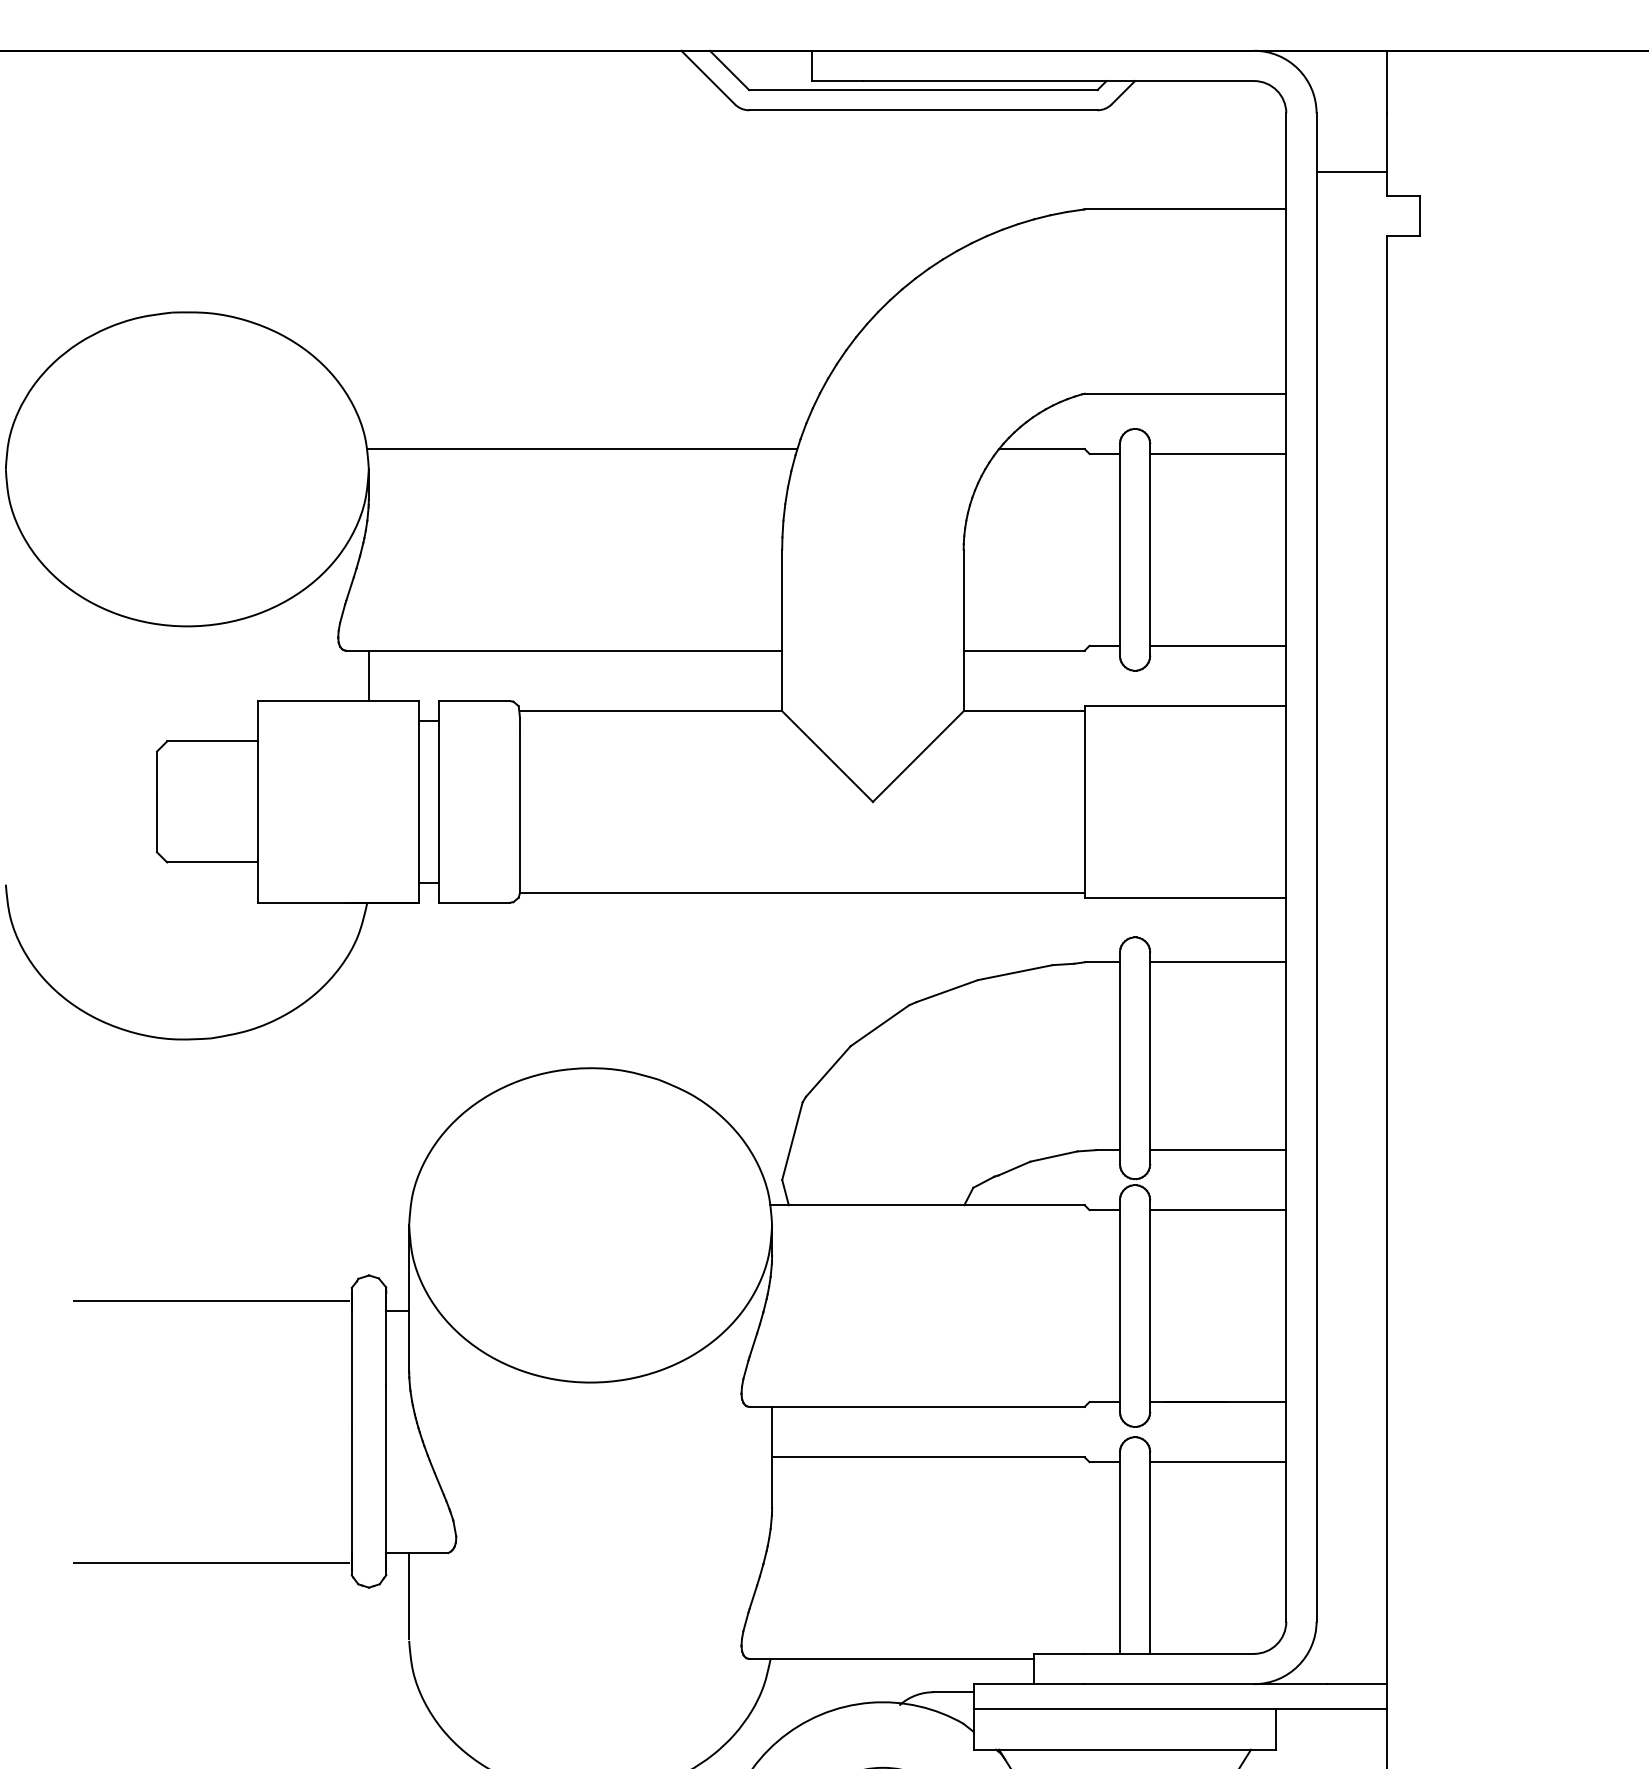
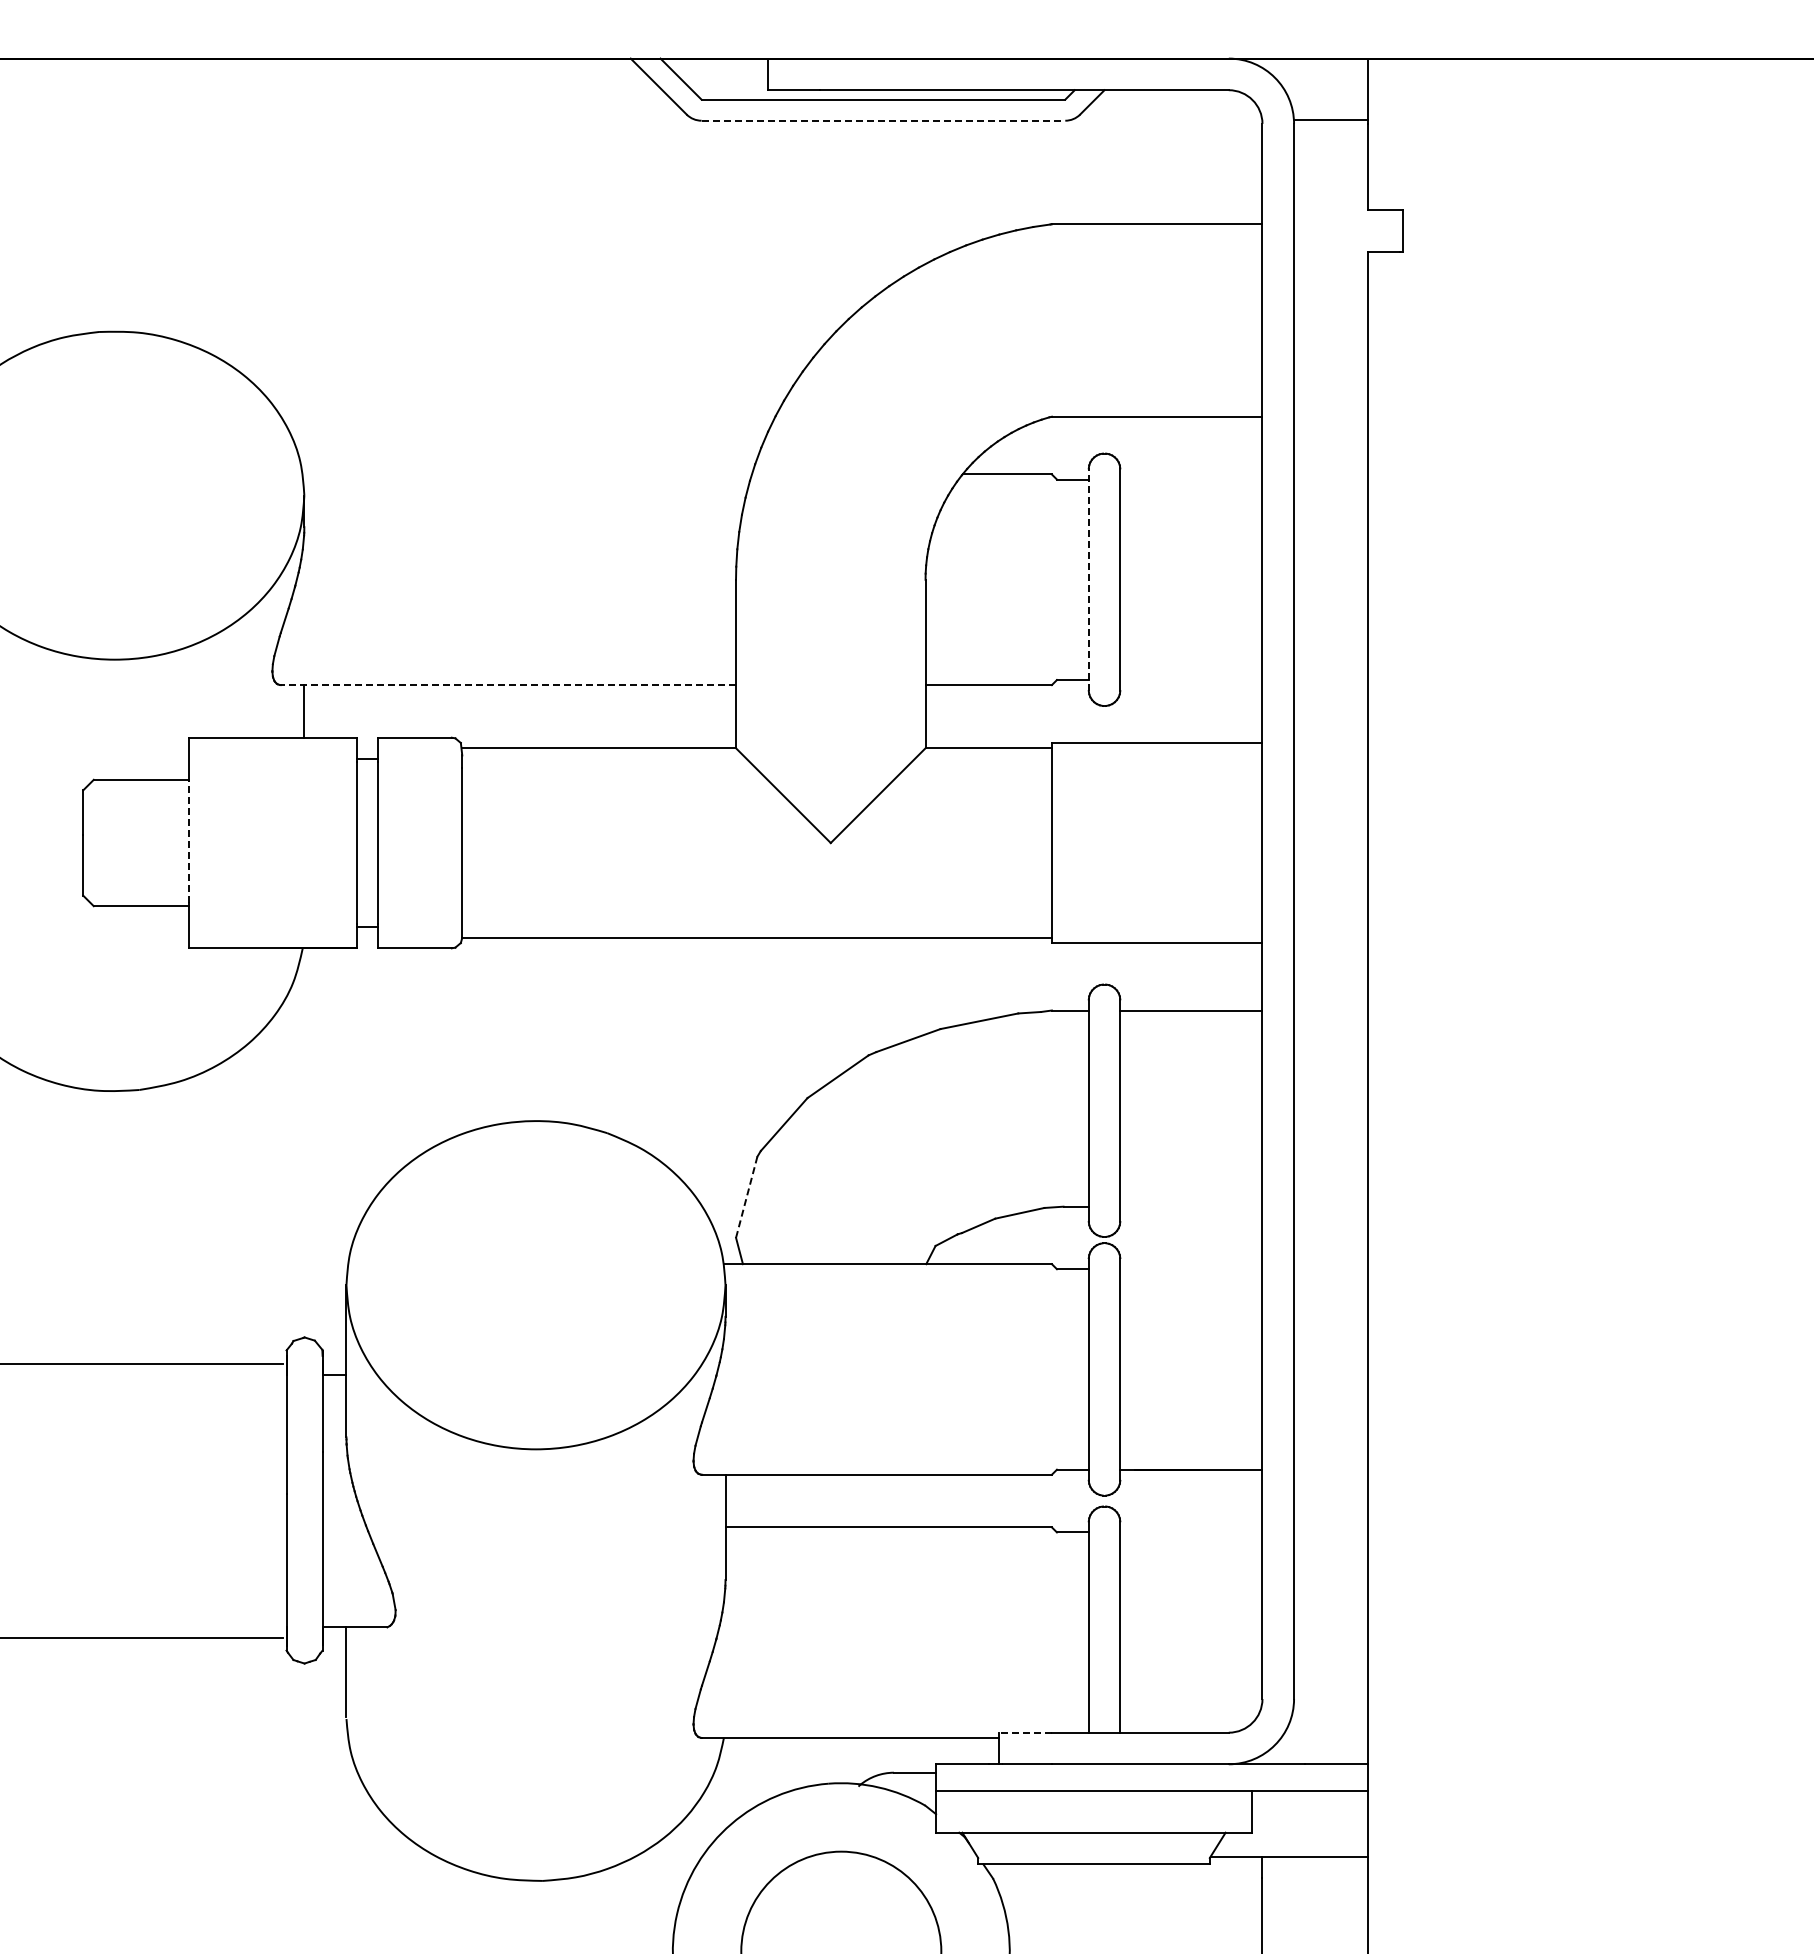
line: (923, 110) -> (883, 120), solid -> dashed
line: (1351, 171) -> (1330, 119), moved
line: (581, 449) -> (526, 474), removed
line: (1218, 453) -> (1191, 479), removed
line: (1119, 549) -> (1088, 579), solid -> dashed
line: (1218, 646) -> (1191, 680), removed
line: (564, 651) -> (508, 685), solid -> dashed
line: (257, 800) -> (188, 841), solid -> dashed
line: (792, 1141) -> (746, 1197), solid -> dashed
line: (1218, 1150) -> (1191, 1206), removed
line: (1218, 1210) -> (1191, 1269), removed
line: (1218, 1462) -> (1191, 1532), removed
line: (1059, 1653) -> (1025, 1732), solid -> dashed

